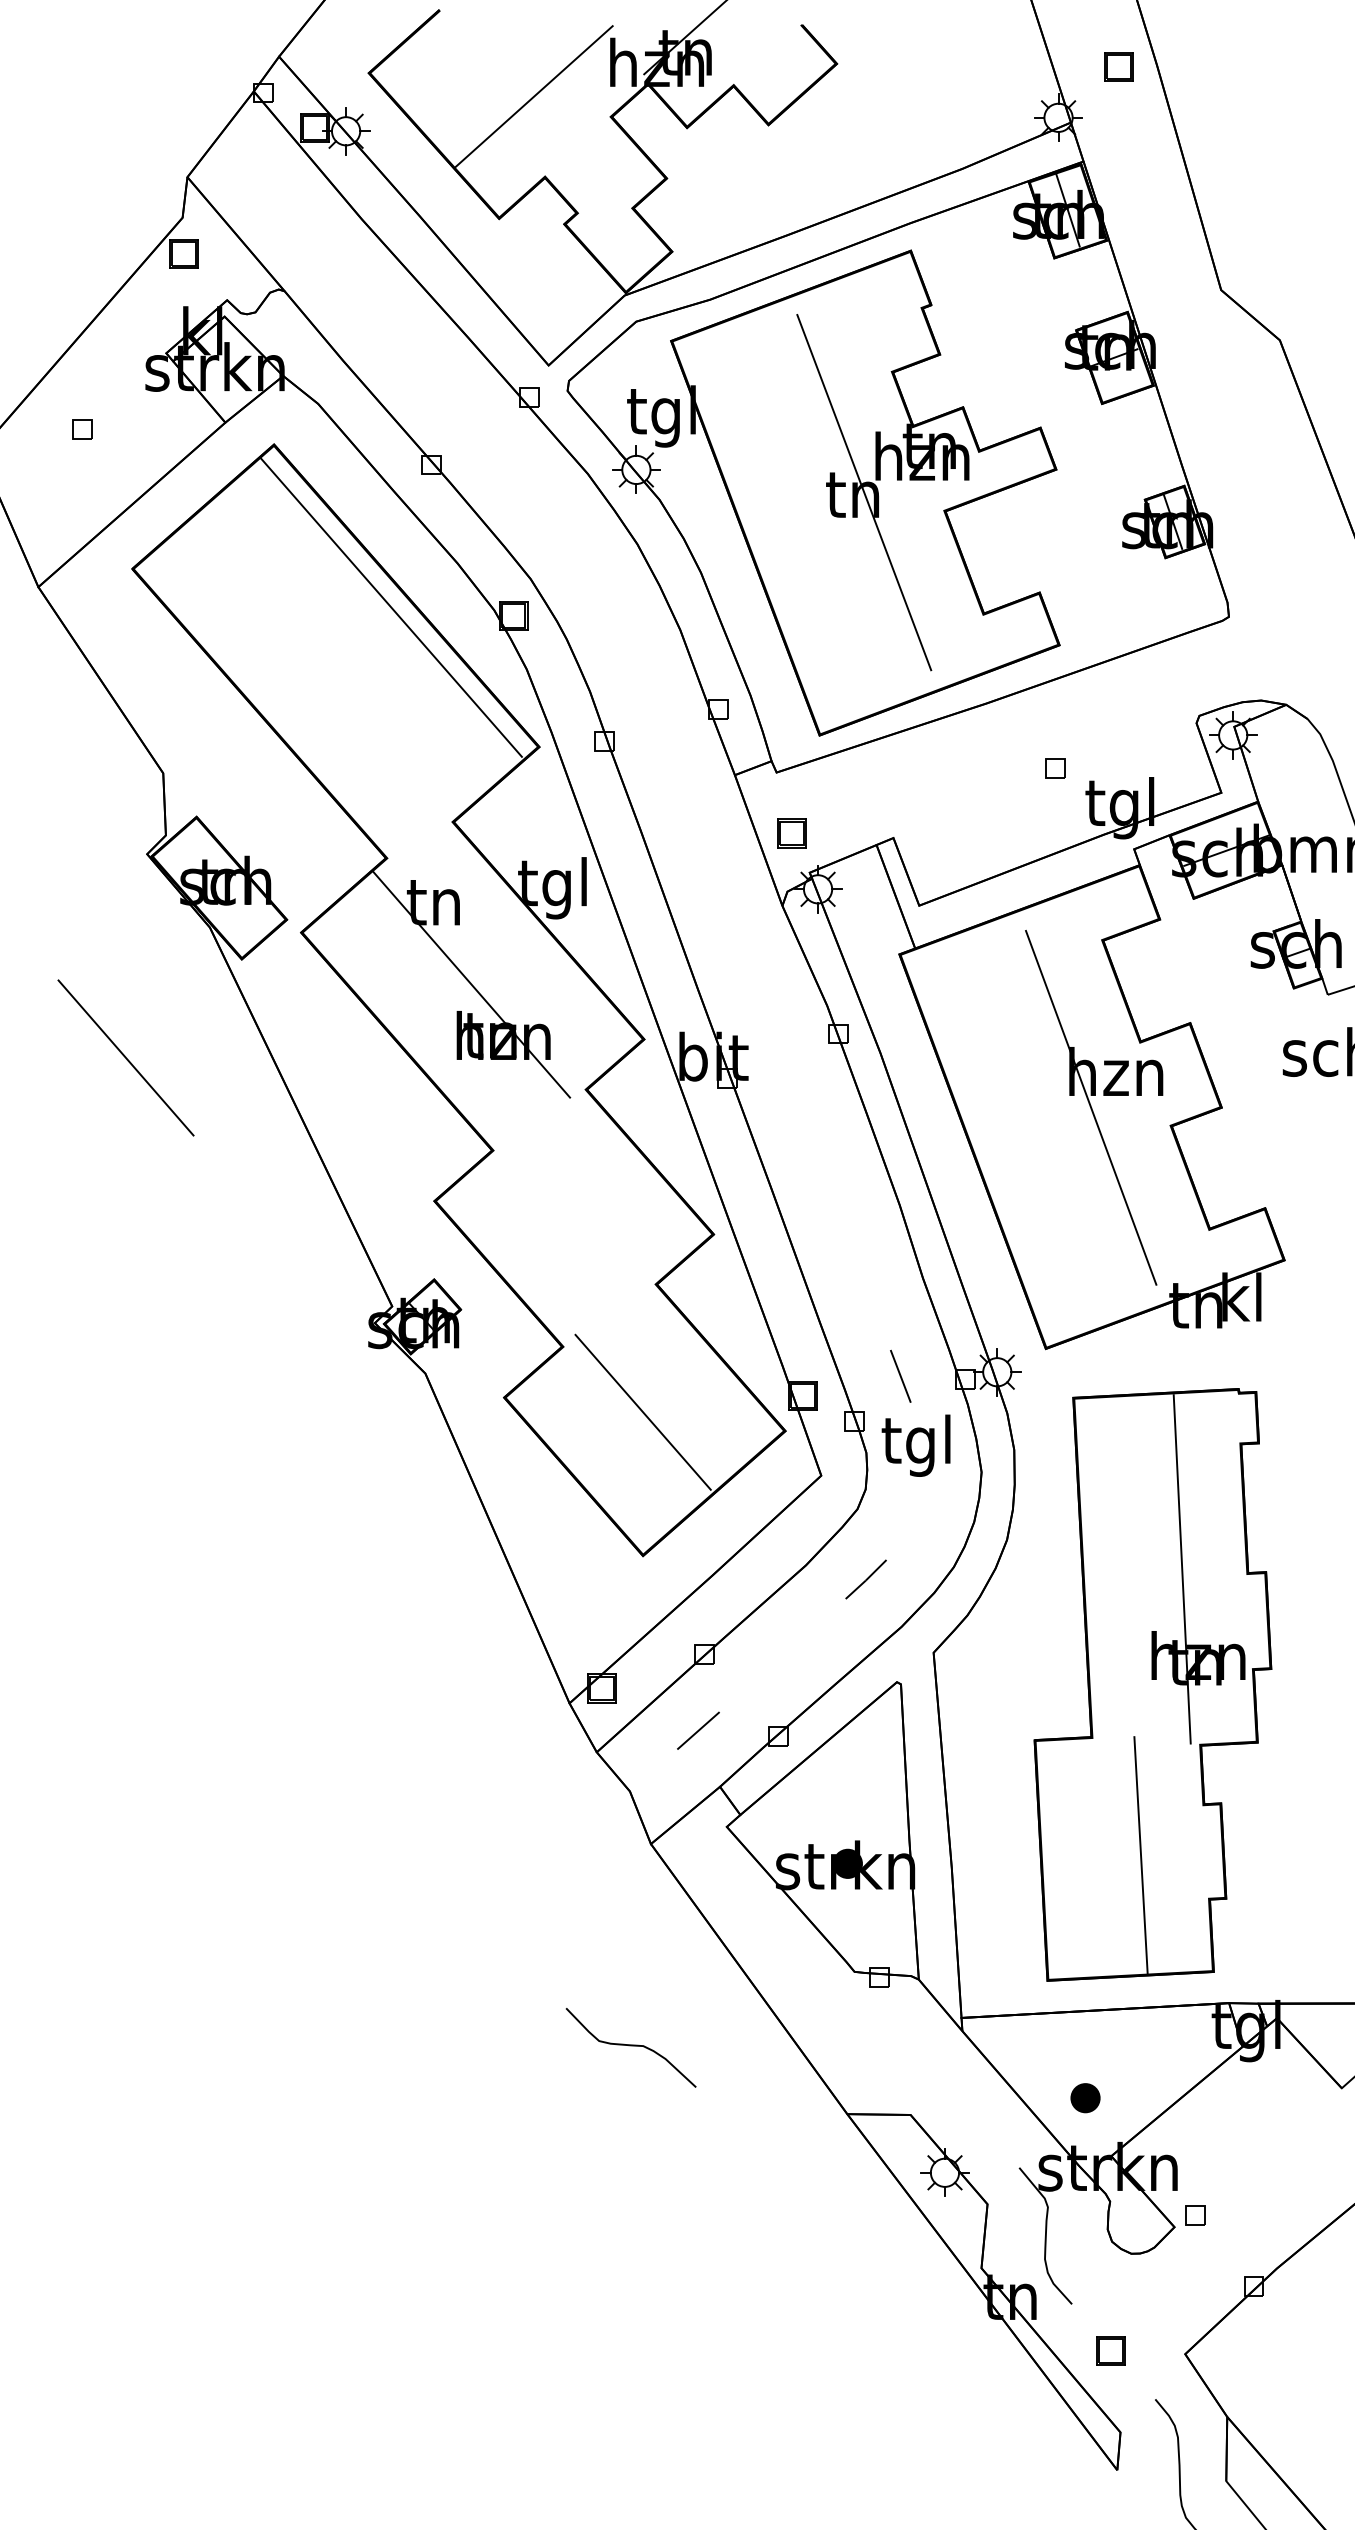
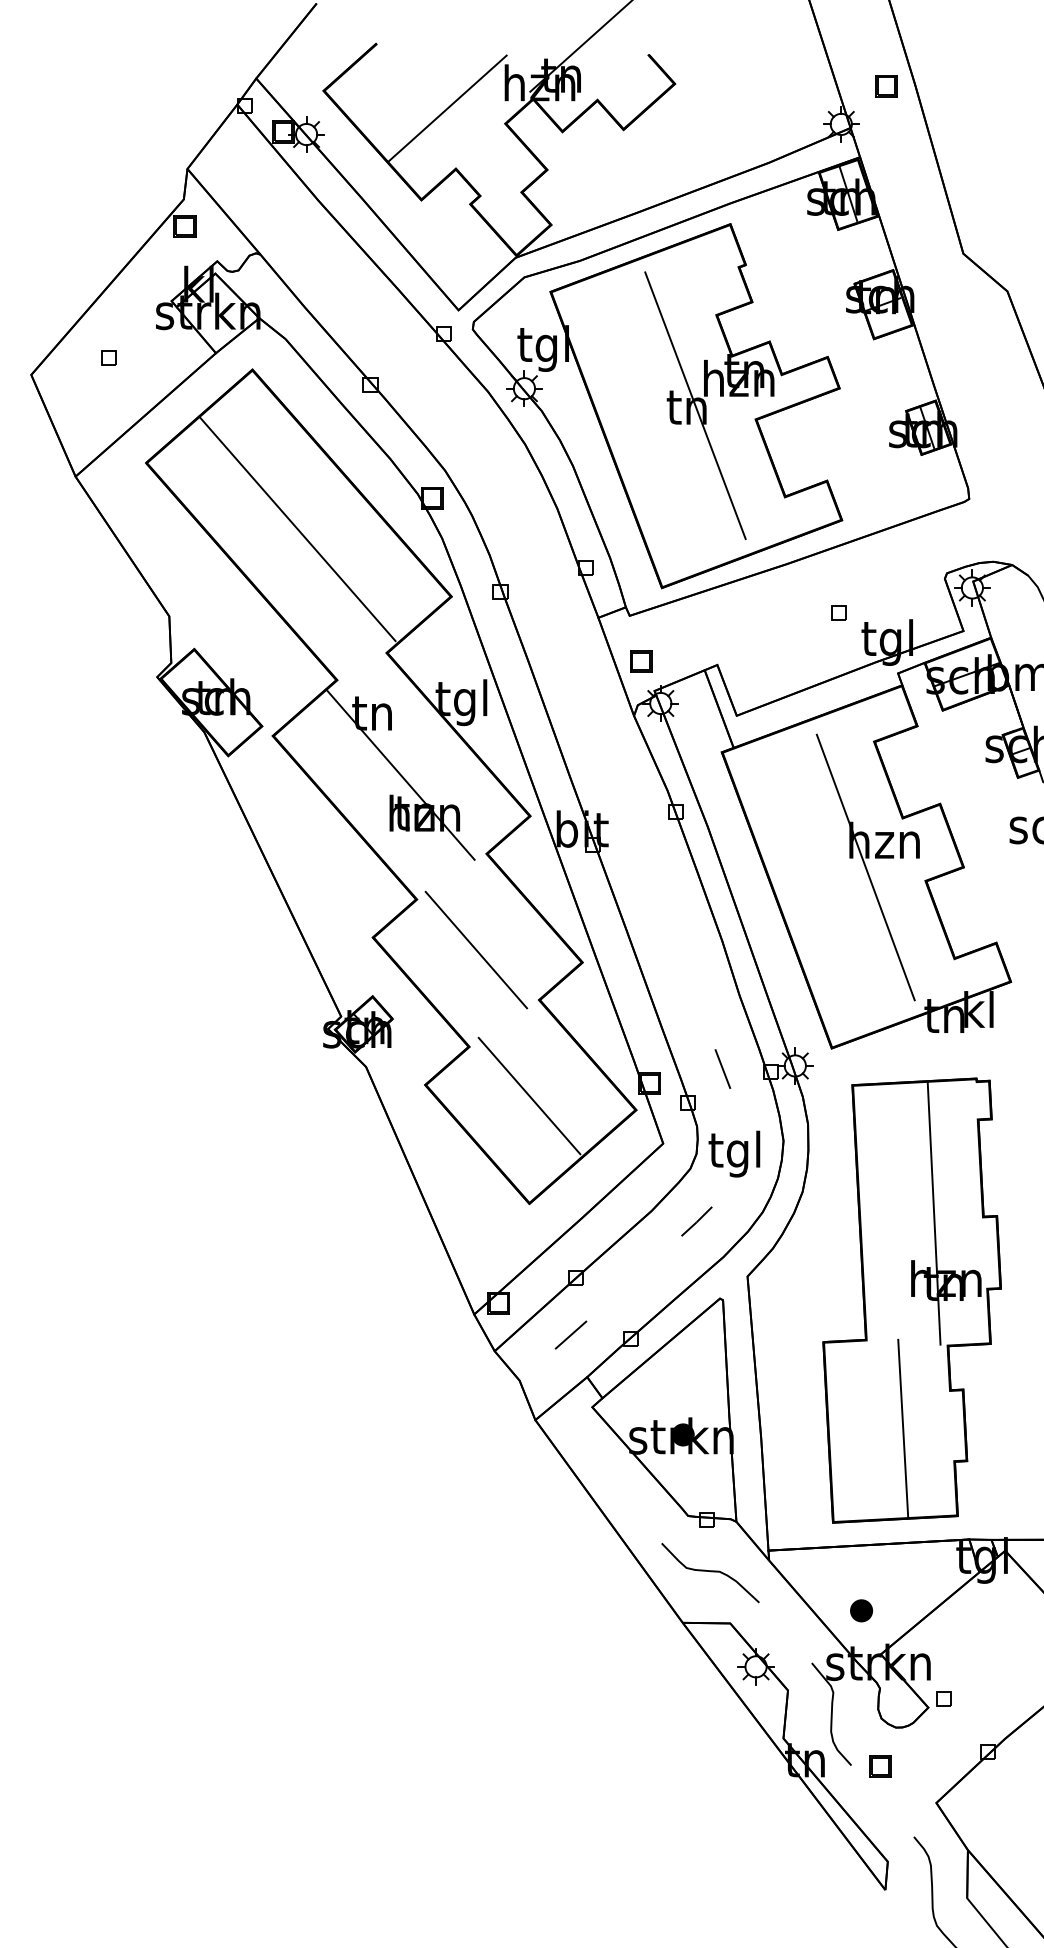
line: (391, 608) -> (297, 529), moved
line: (126, 1057) -> (476, 949), moved
text: (916, 1444) -> (734, 1153), moved
curve: (631, 2047) -> (710, 1572), moved
part: (1110, 2350) -> (880, 1766), moved

